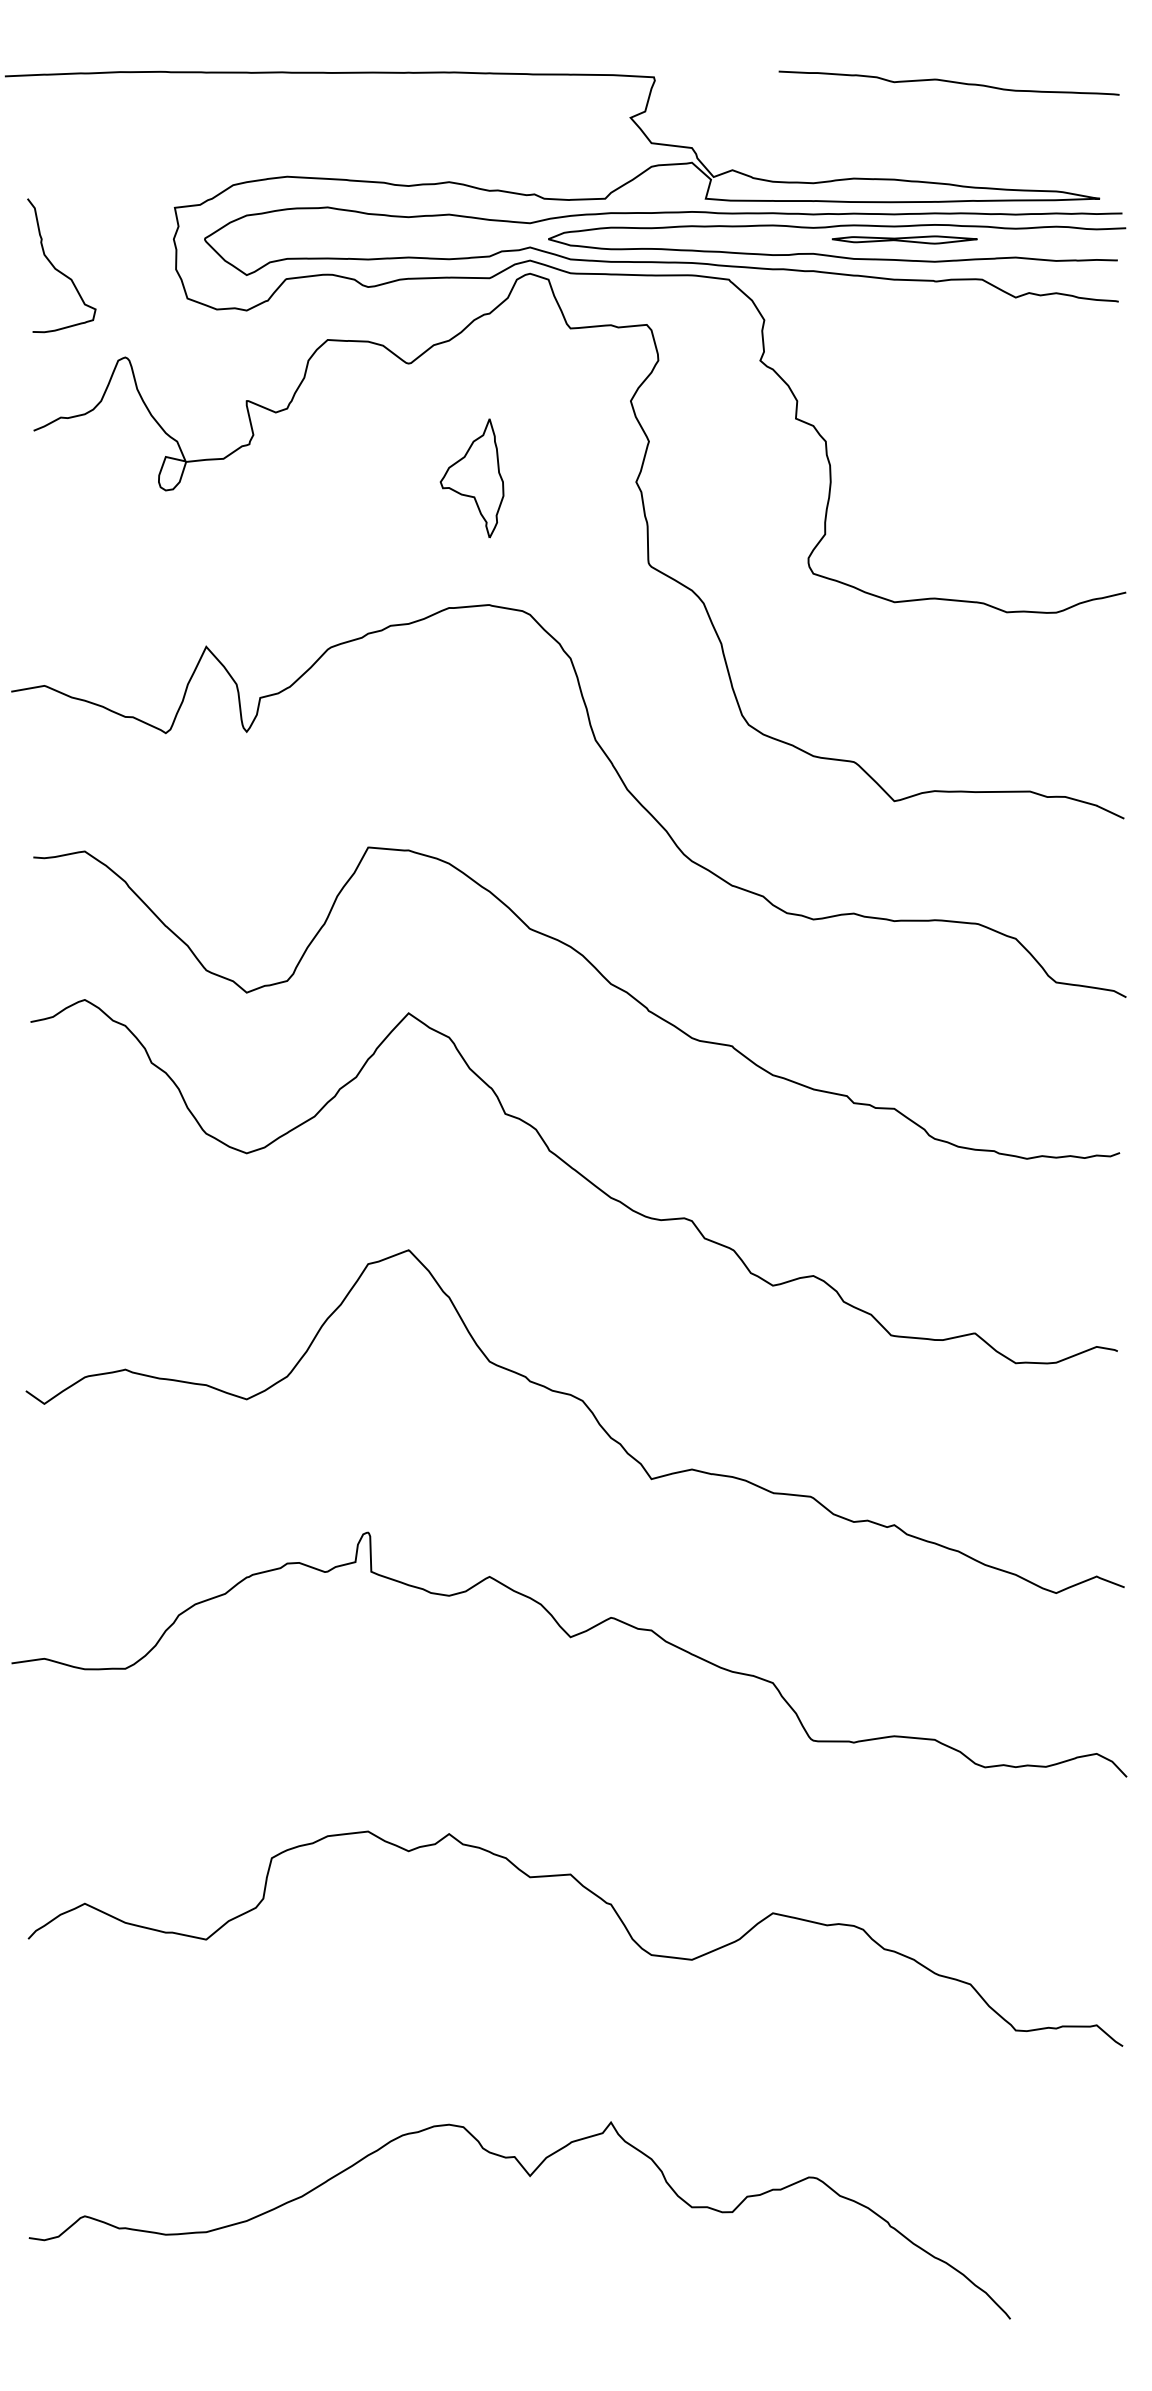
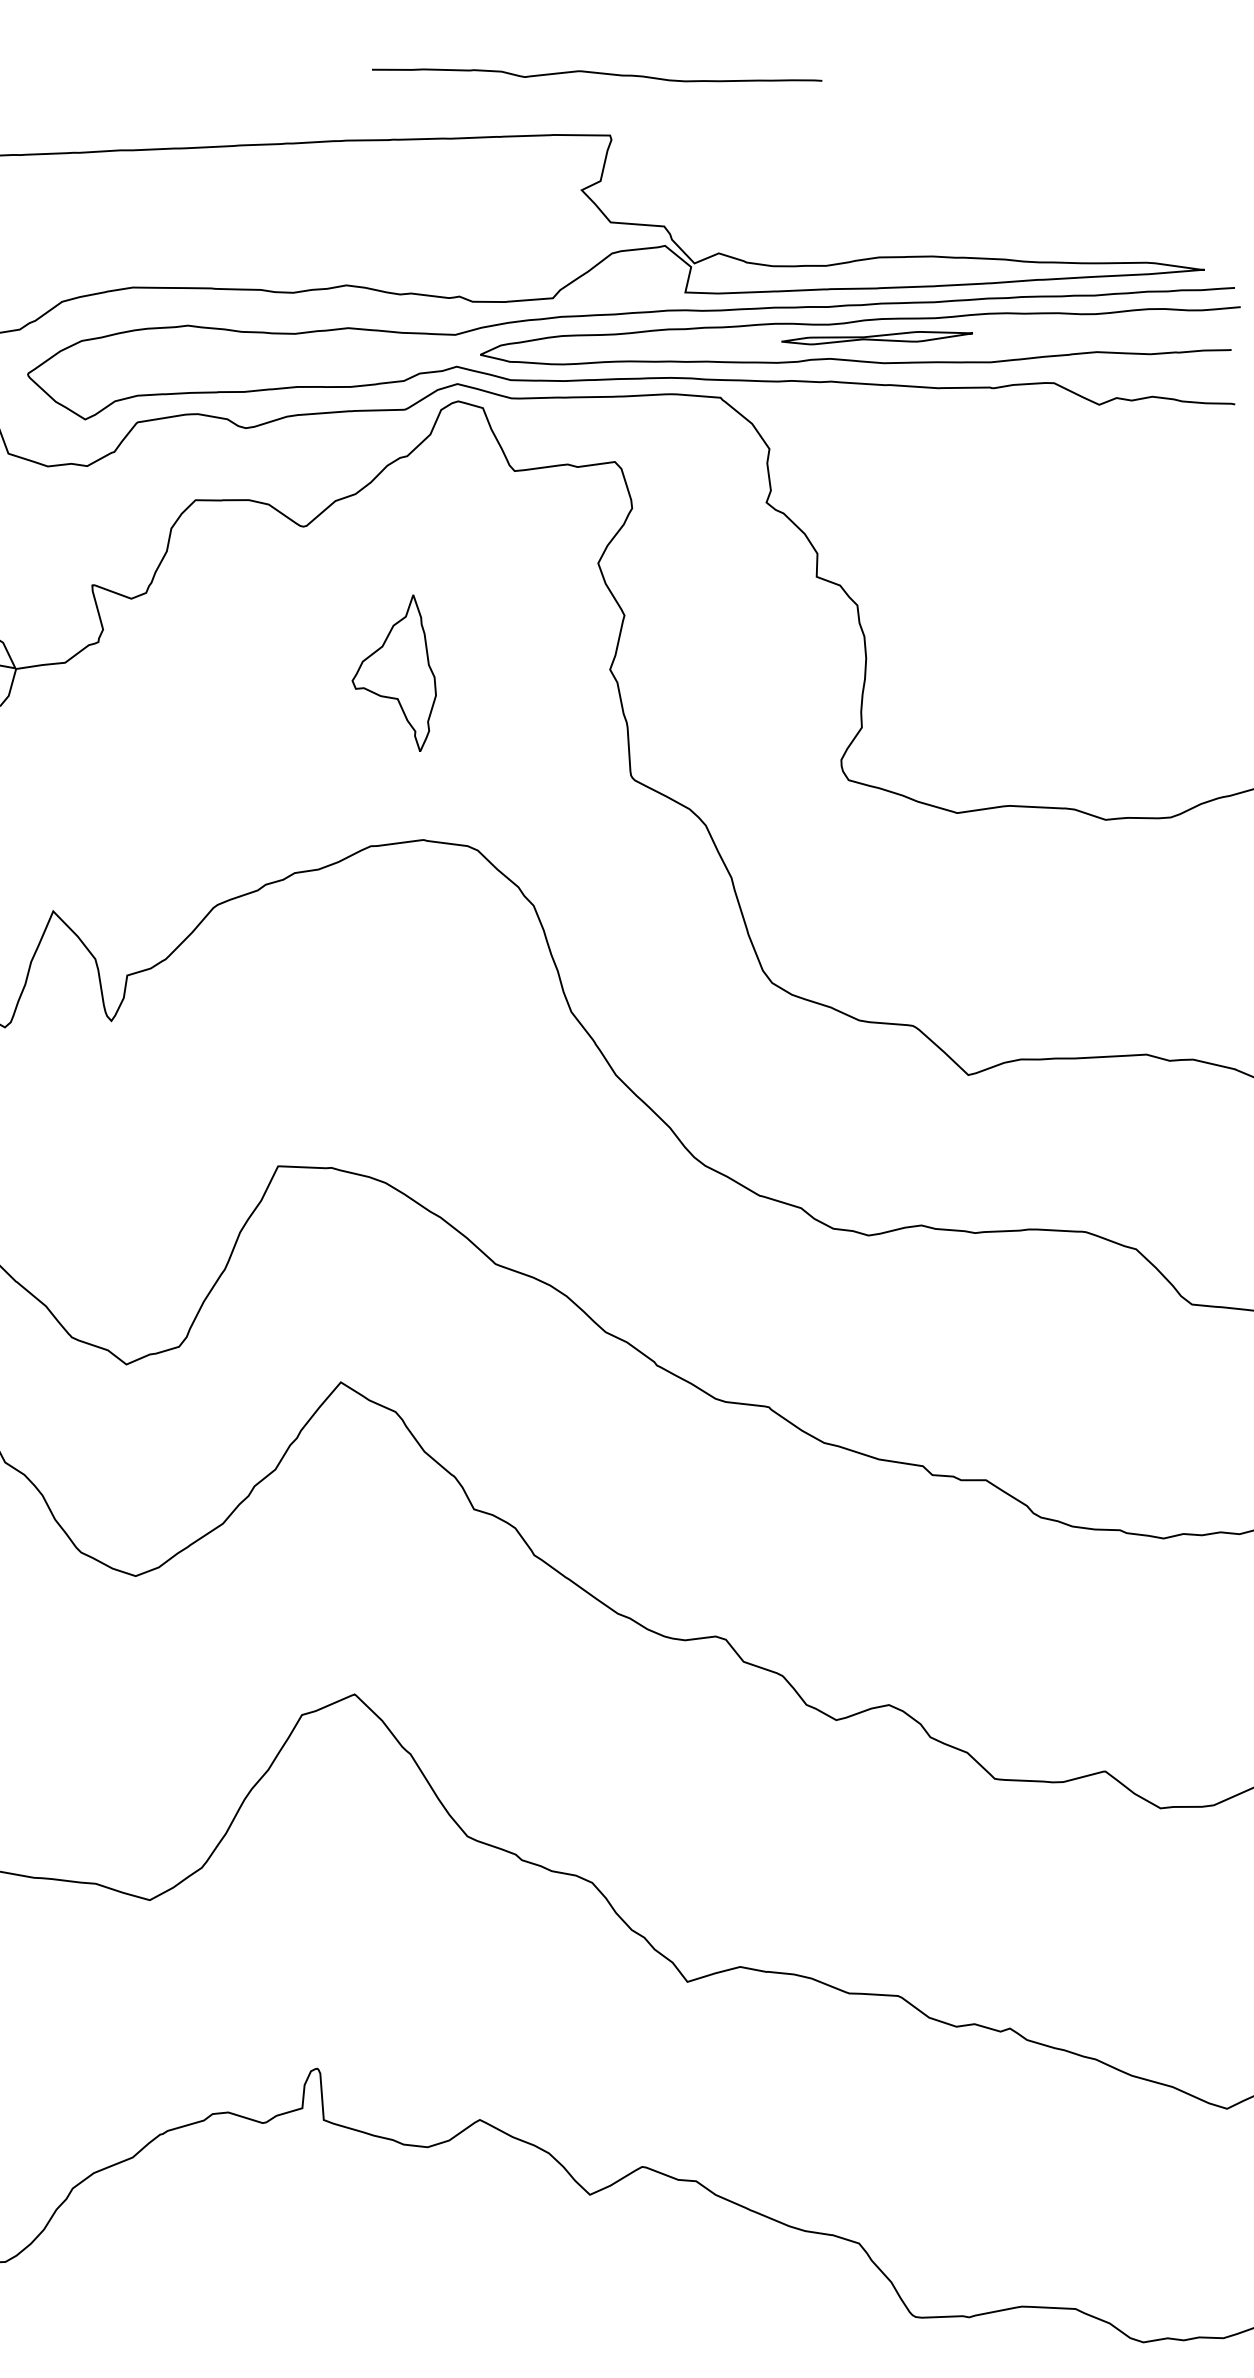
curve: (948, 82) -> (596, 74), moved
part: (904, 239) -> (876, 337), moved

